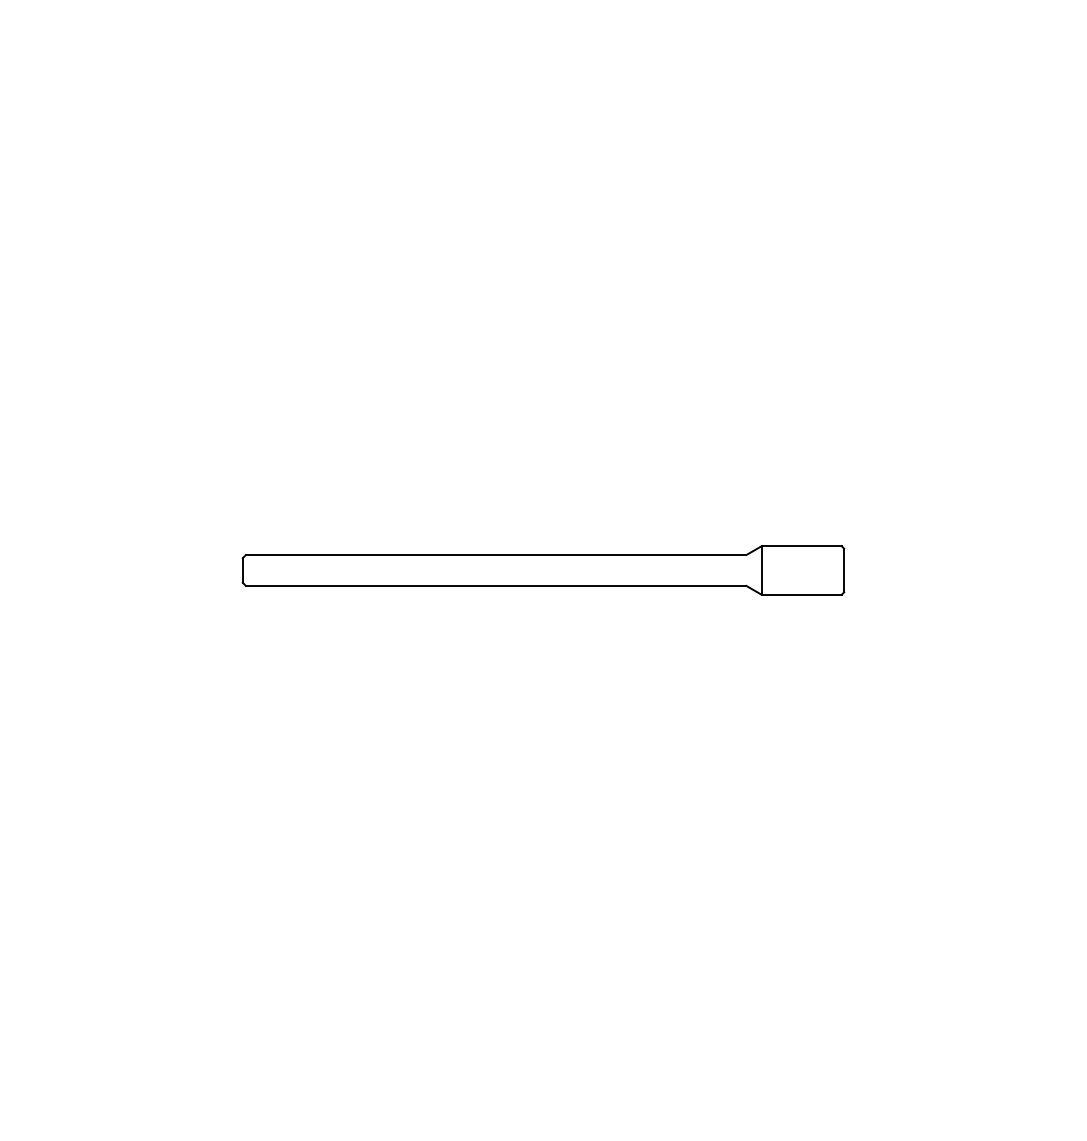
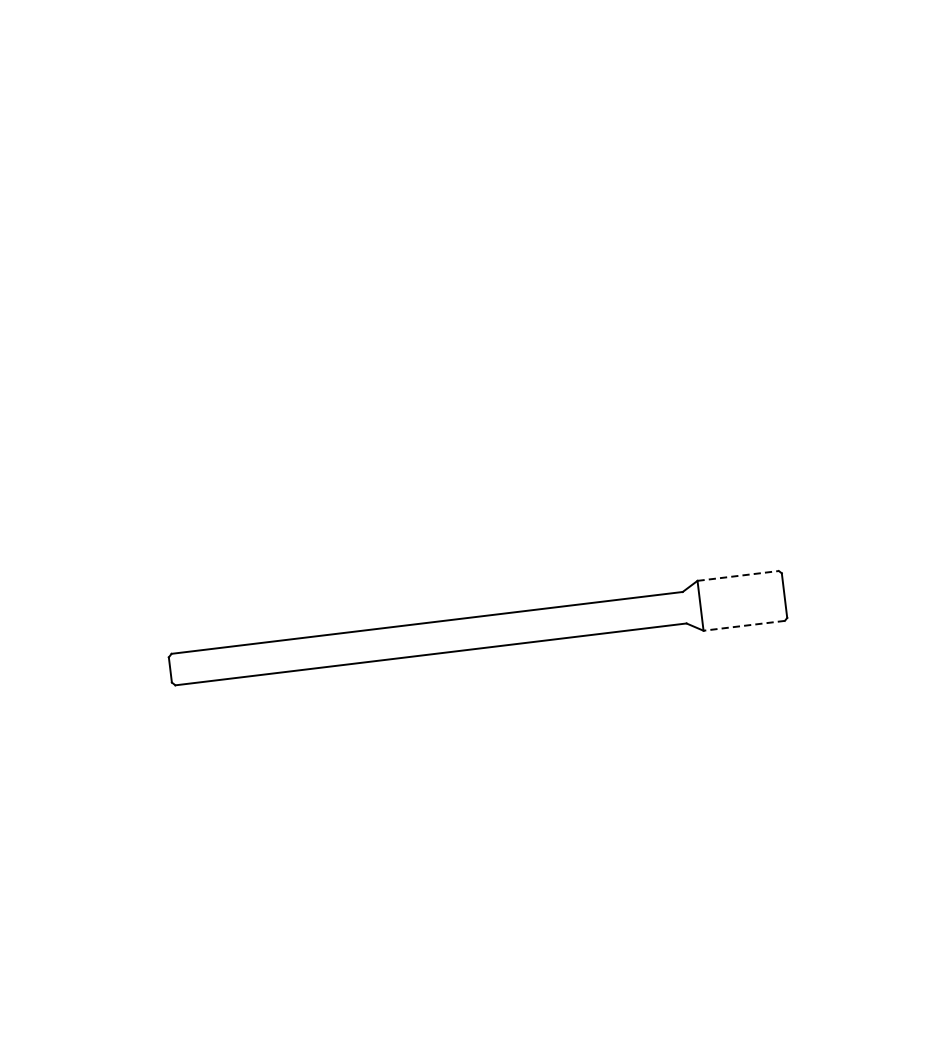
line: (801, 546) -> (738, 576), solid -> dashed
line: (801, 594) -> (743, 625), solid -> dashed

